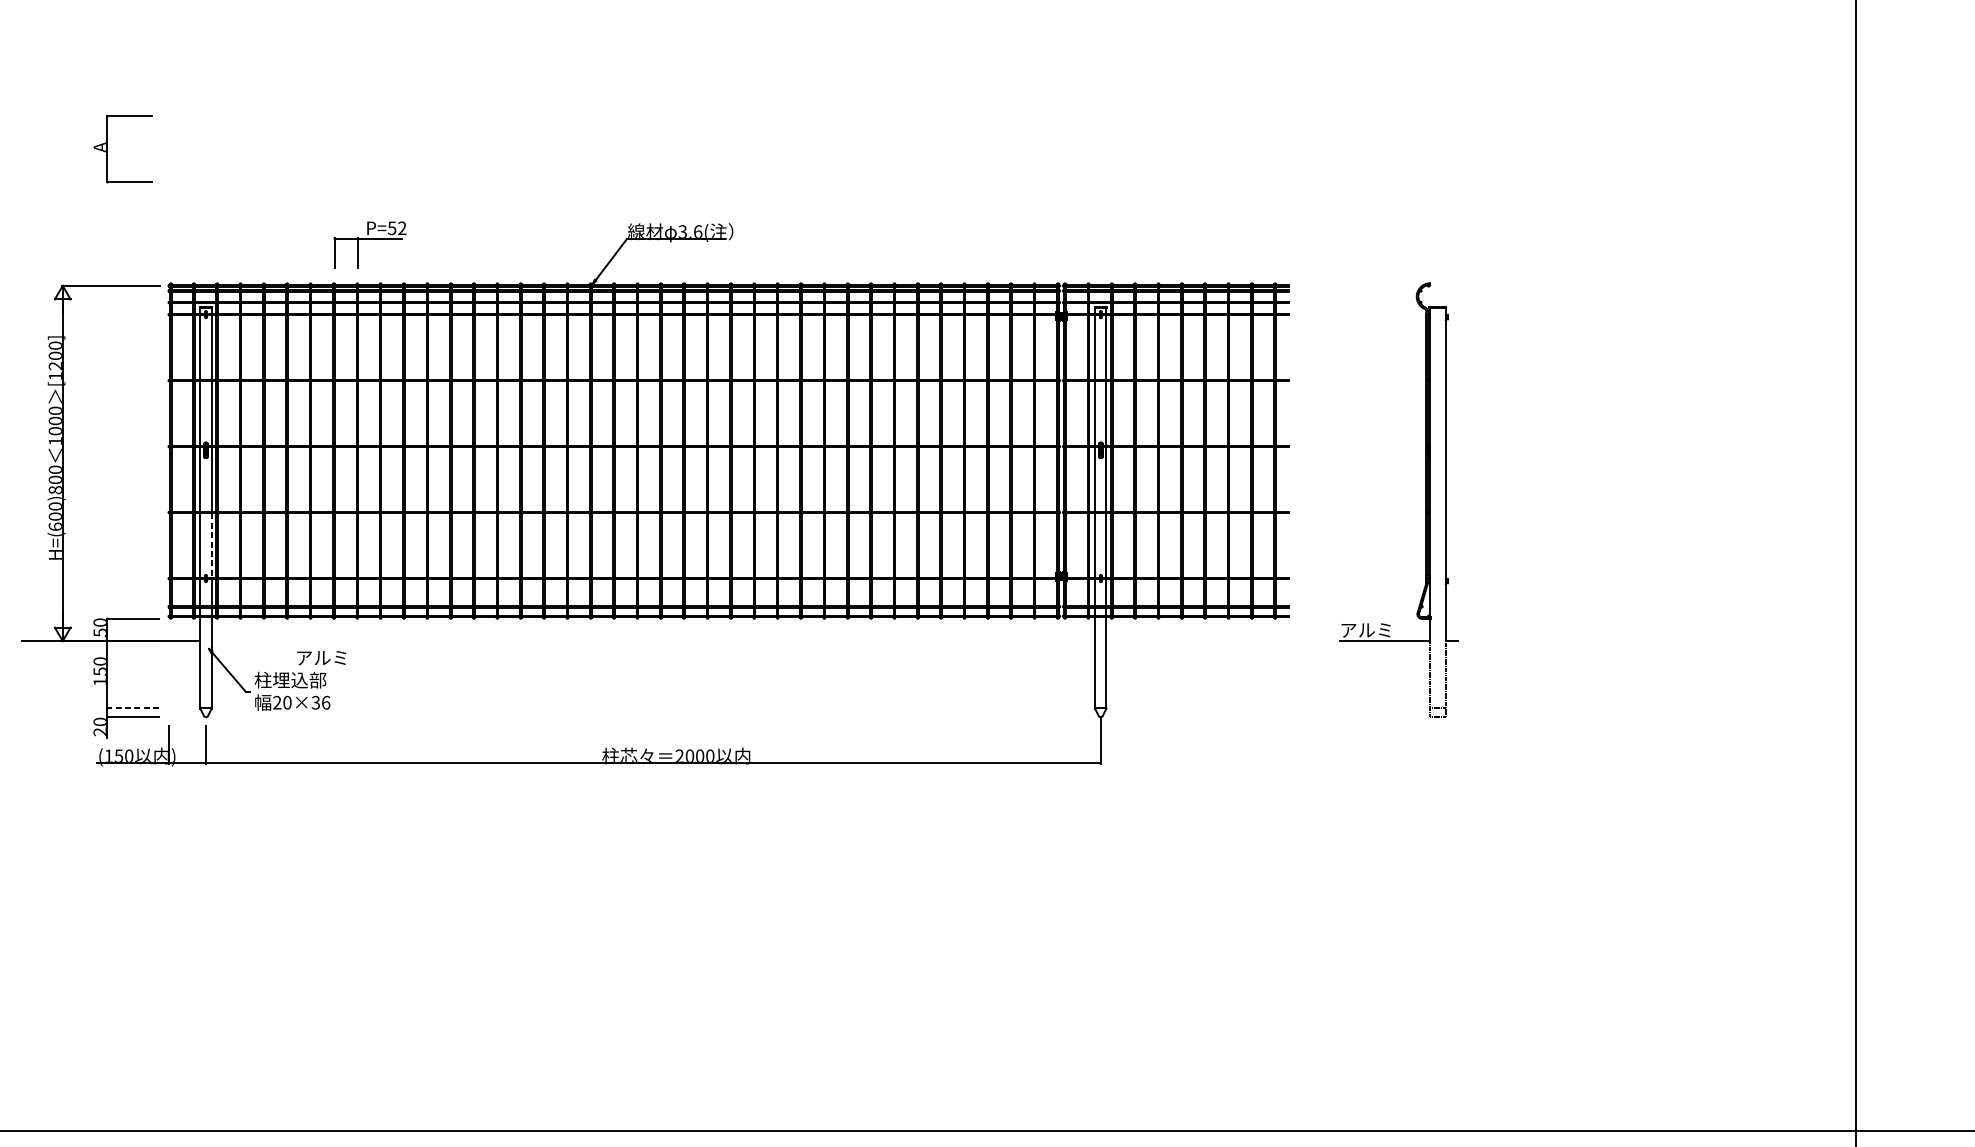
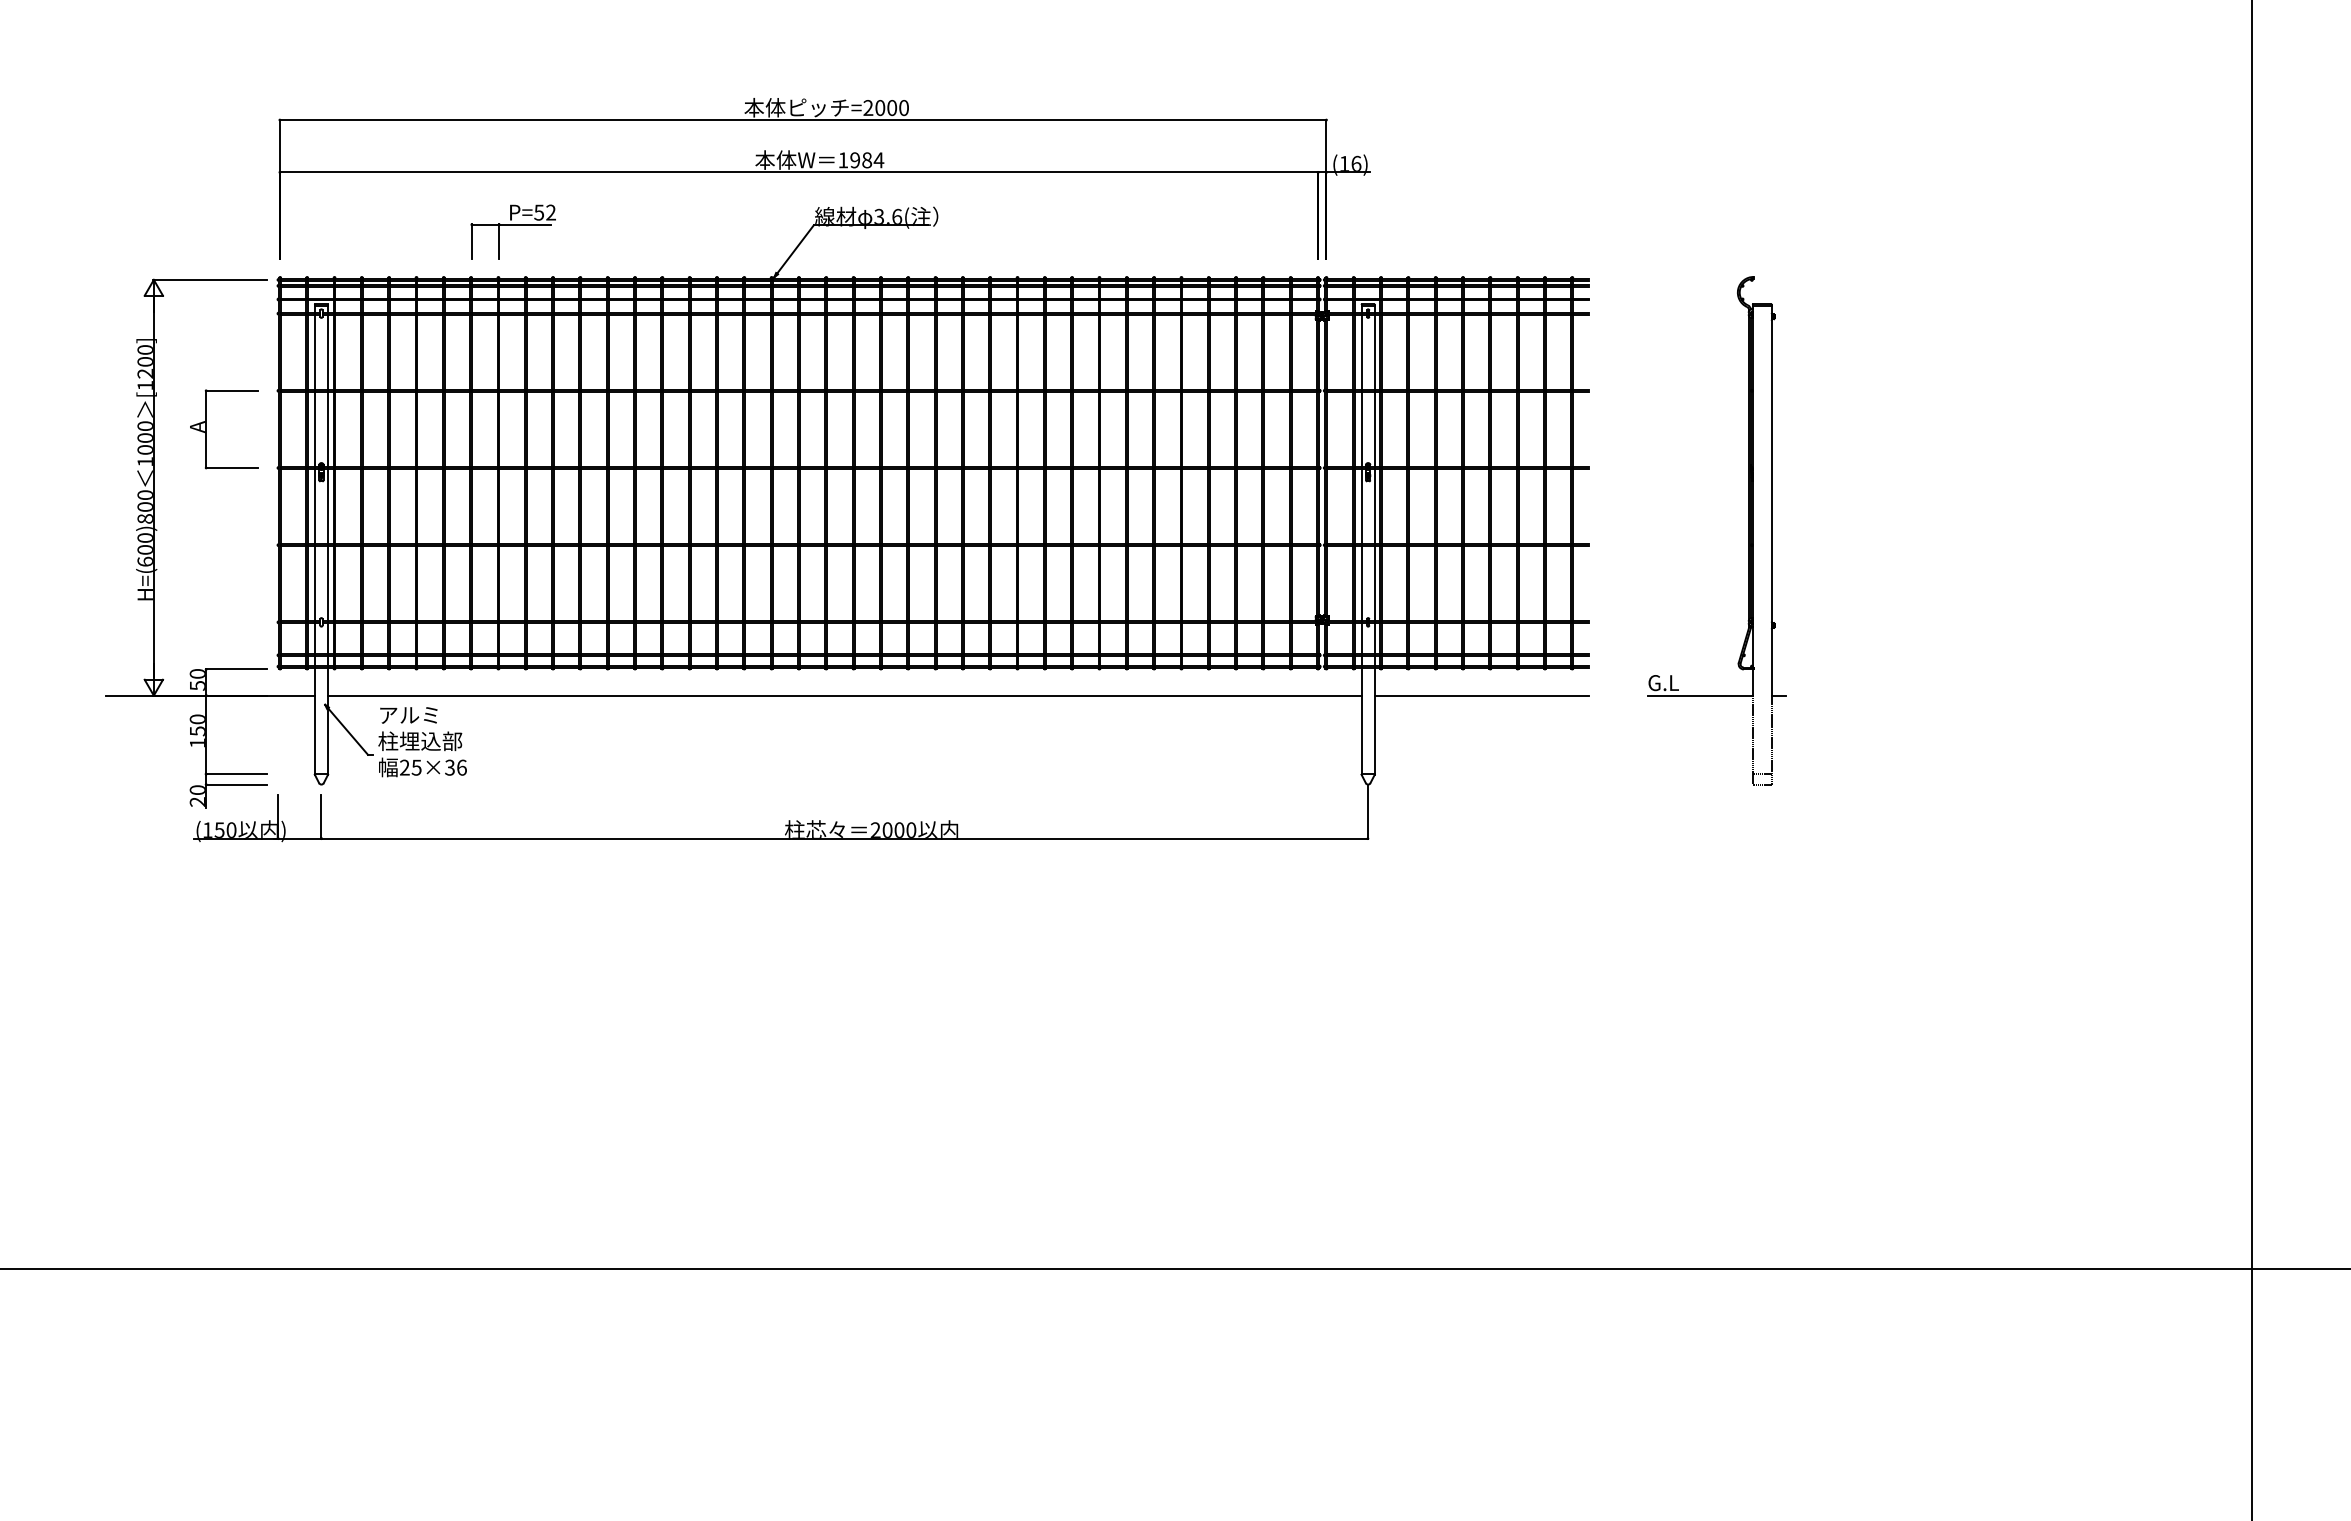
part: (107, 149) -> (206, 429), moved
part: (636, 199) -> (824, 178), added
line: (212, 545) -> (328, 583), dashed -> solid
text: (1365, 629) -> (1677, 682), アルミ -> G.L
line: (653, 641) -> (844, 695), added
line: (1197, 641) -> (1481, 695), added
text: (321, 658) -> (408, 715), moved
text: (287, 702) -> (416, 767), 20×36 -> 25×36
line: (133, 708) -> (236, 774), dashed -> solid

